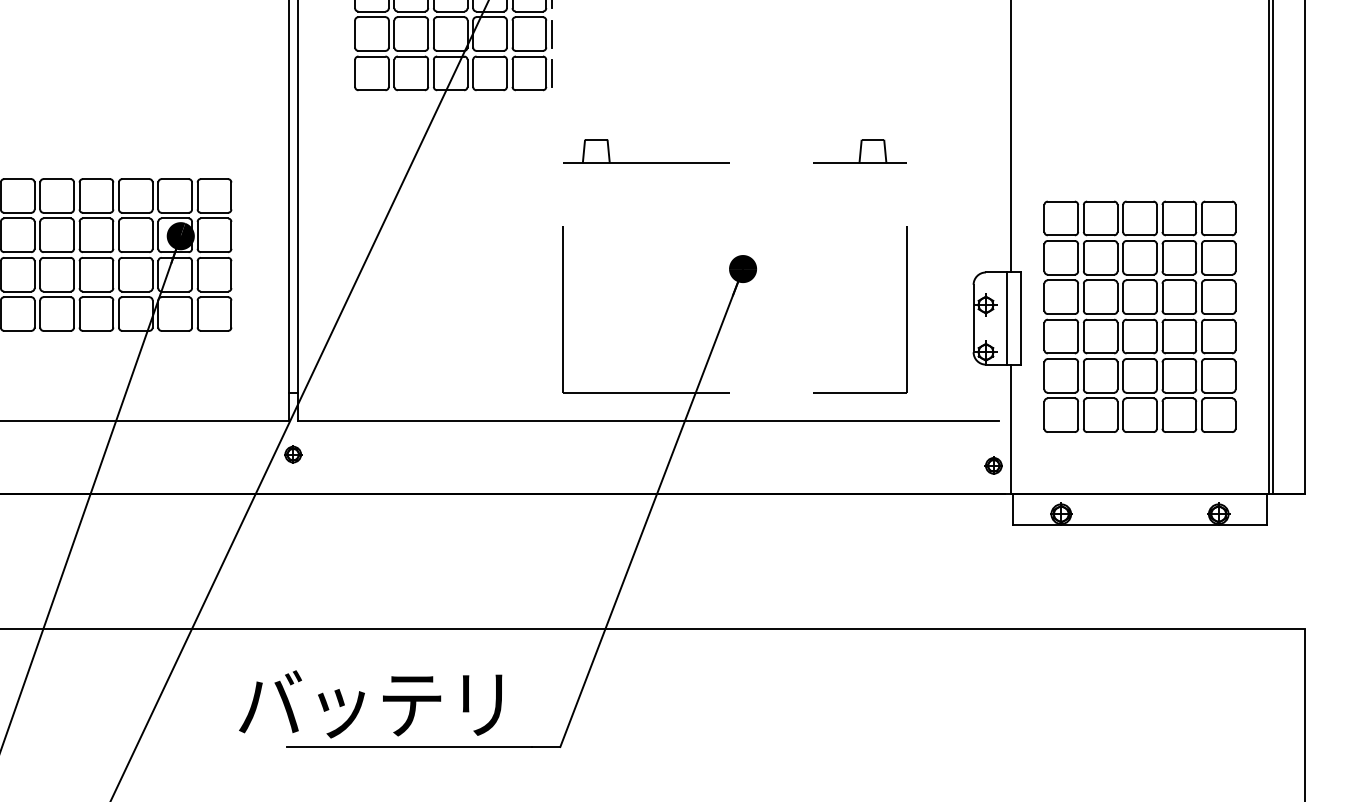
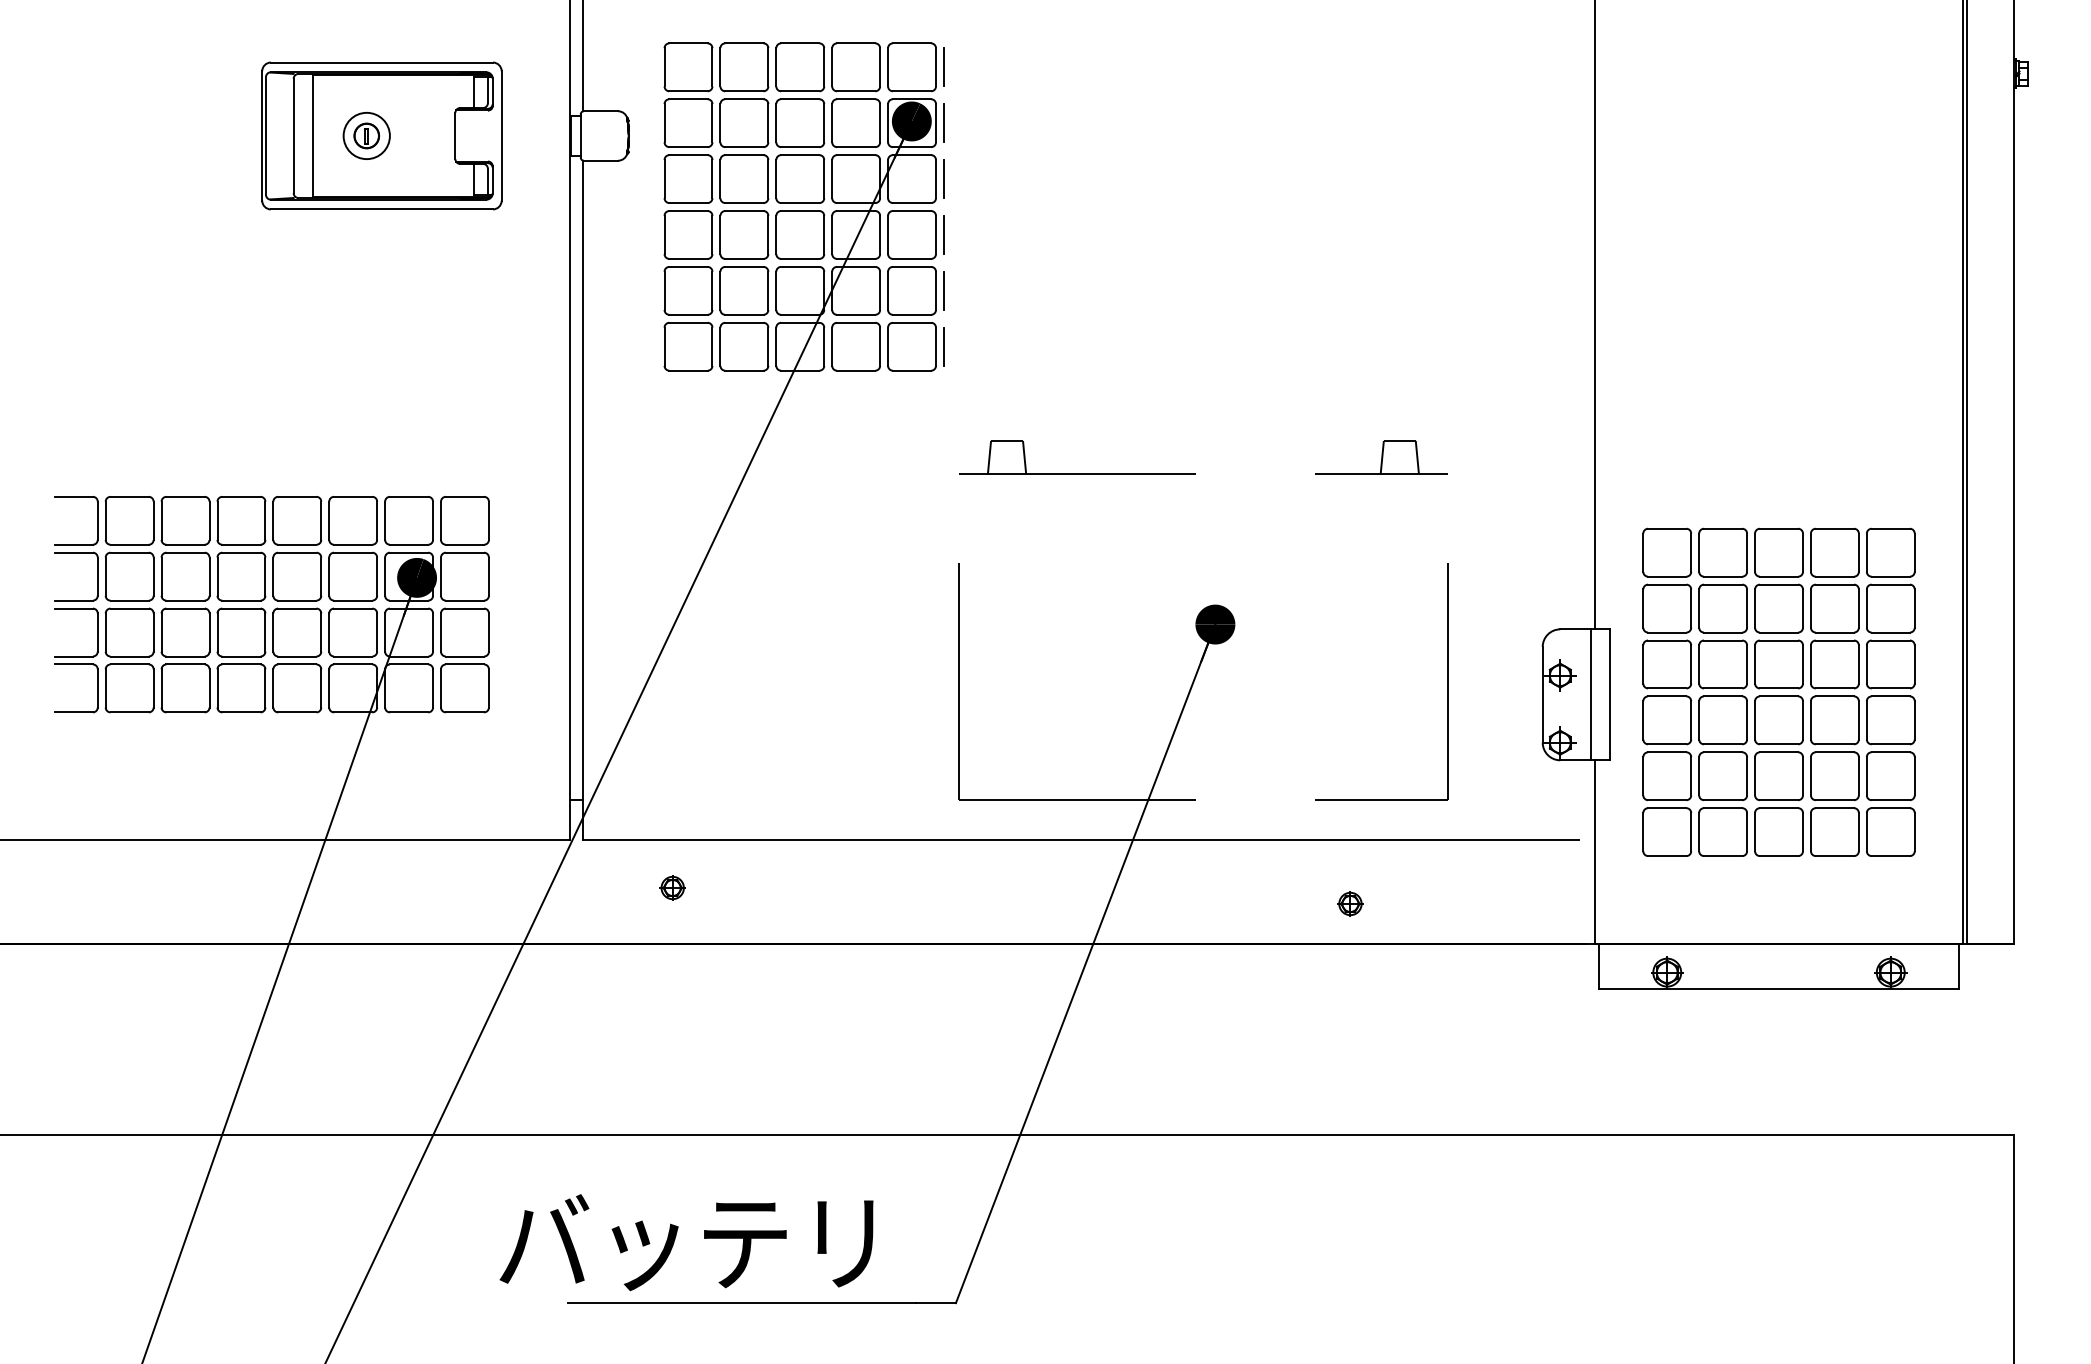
part: (293, 454) -> (672, 887), moved
part: (993, 465) -> (1350, 903), moved

